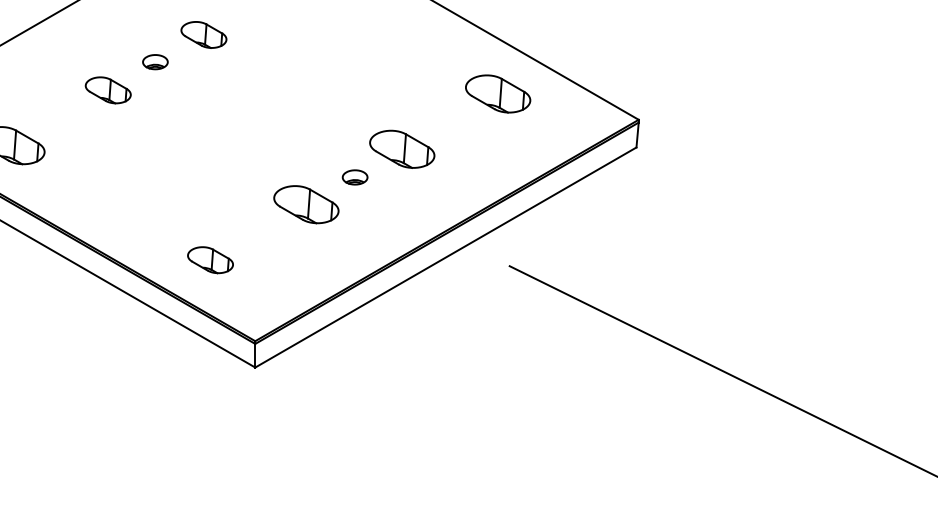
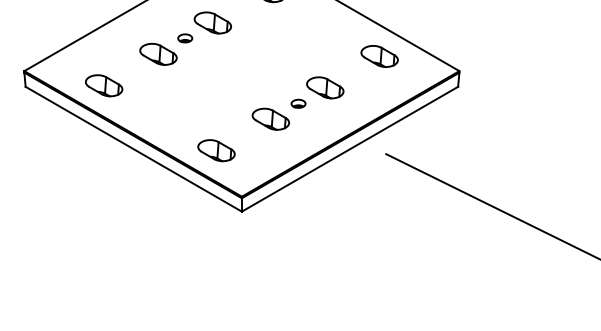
part: (203, 34) -> (212, 22), size x1.43
part: (108, 90) -> (158, 54), size x1.43
part: (210, 259) -> (216, 150), size x1.43

